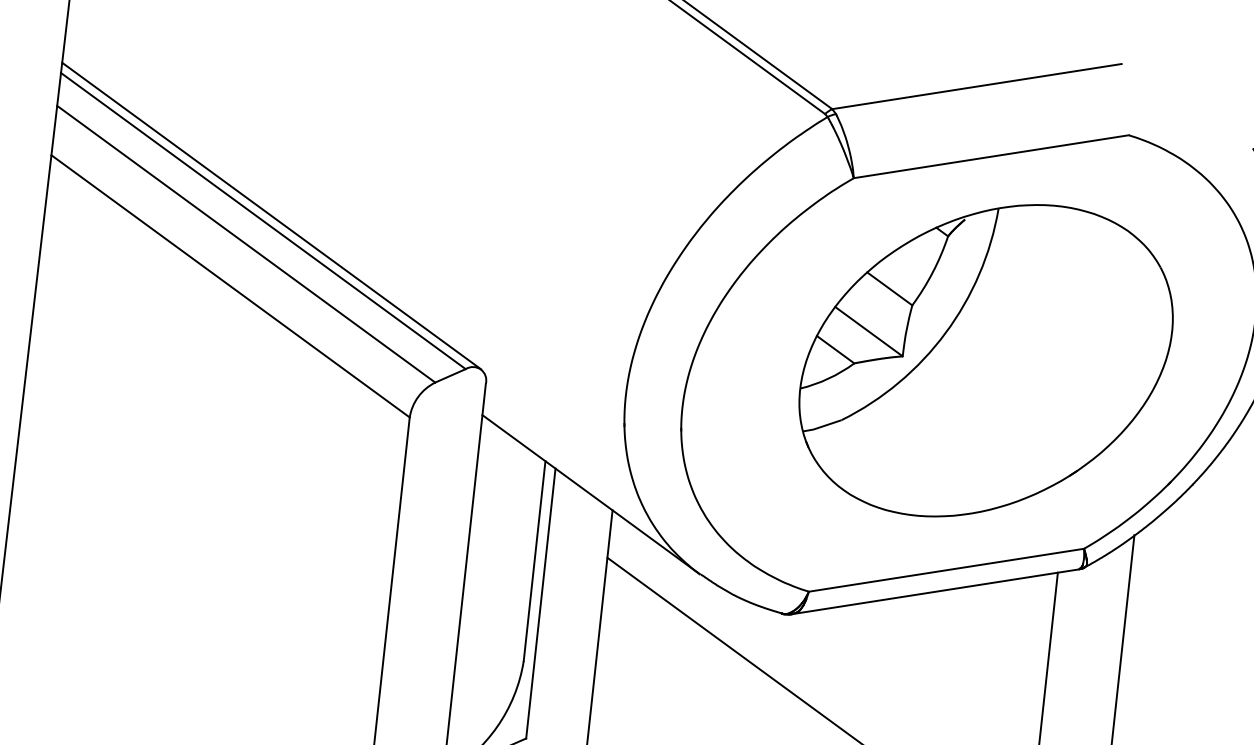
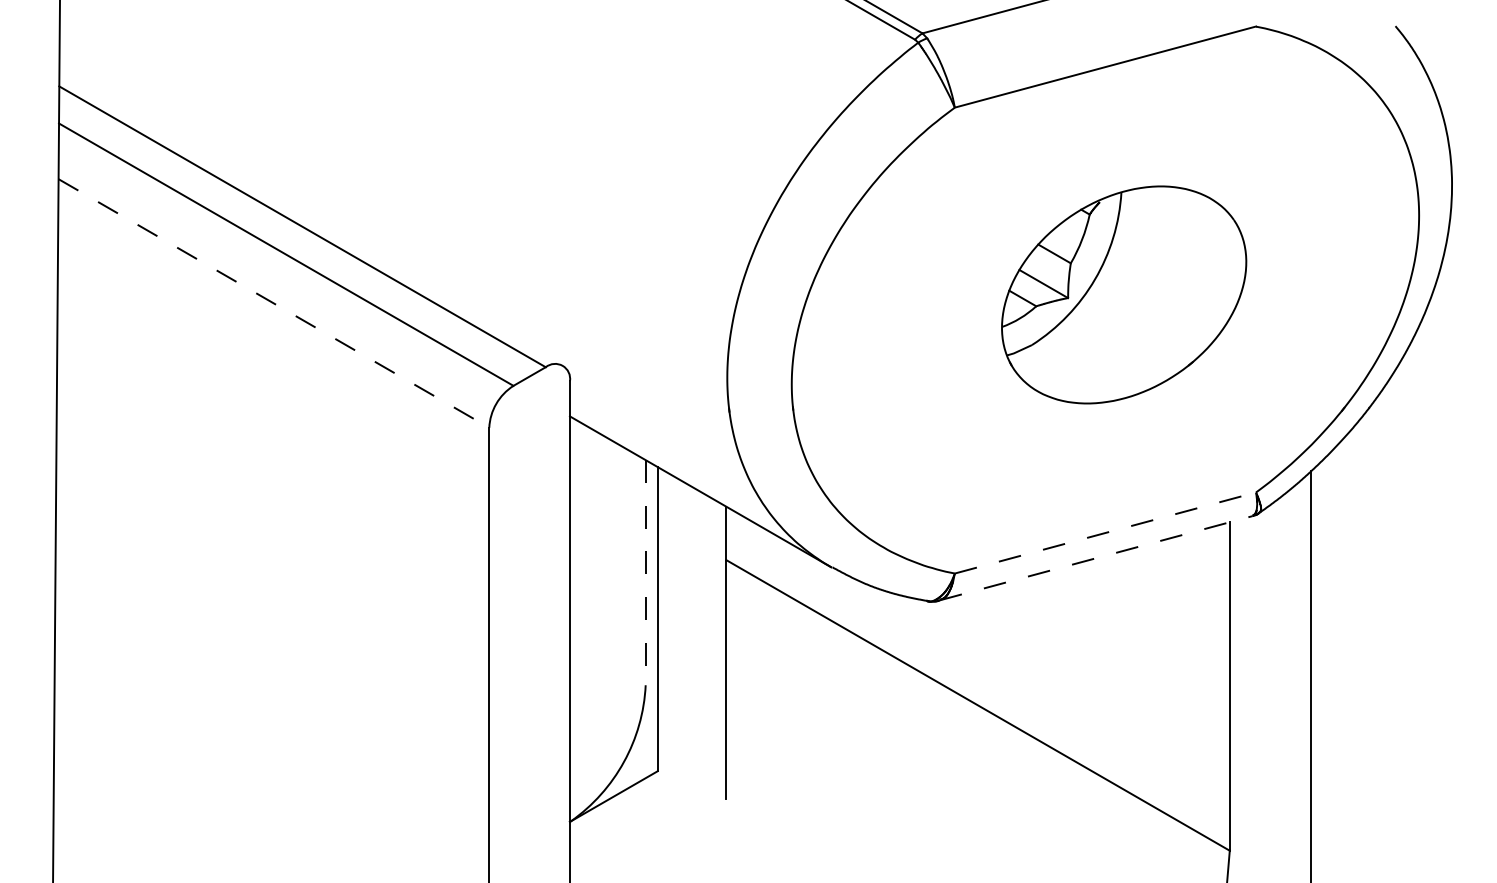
line: (271, 215) -> (310, 219), removed
line: (230, 286) -> (273, 303), solid -> dashed
part: (985, 360) -> (1123, 294), size x0.6
line: (534, 560) -> (645, 572), solid -> dashed
line: (946, 570) -> (1105, 533), solid -> dashed
line: (936, 592) -> (1096, 558), solid -> dashed

